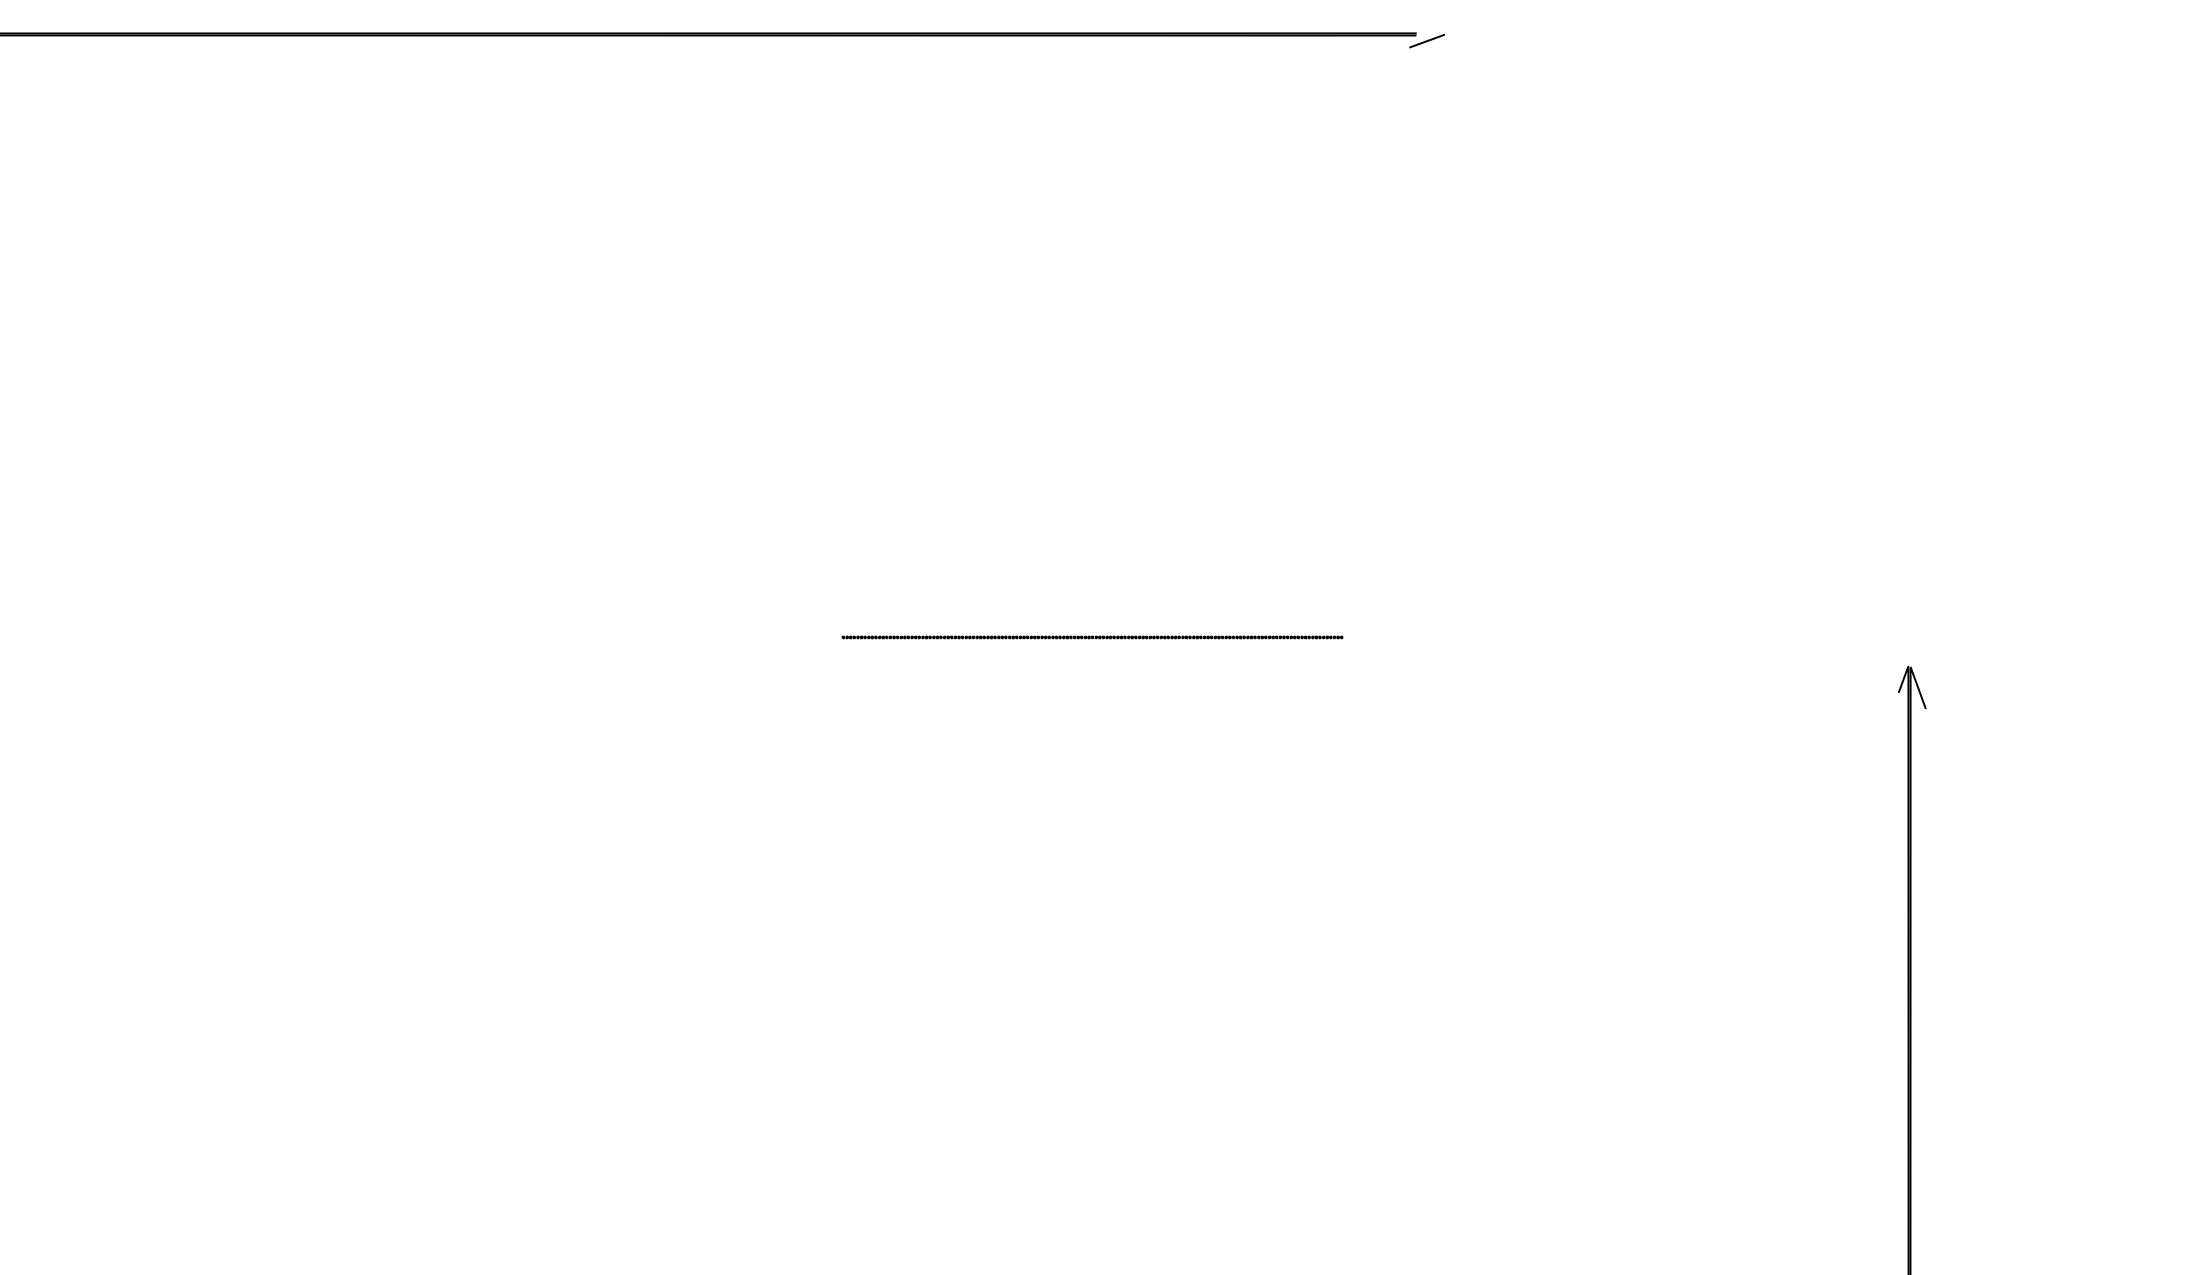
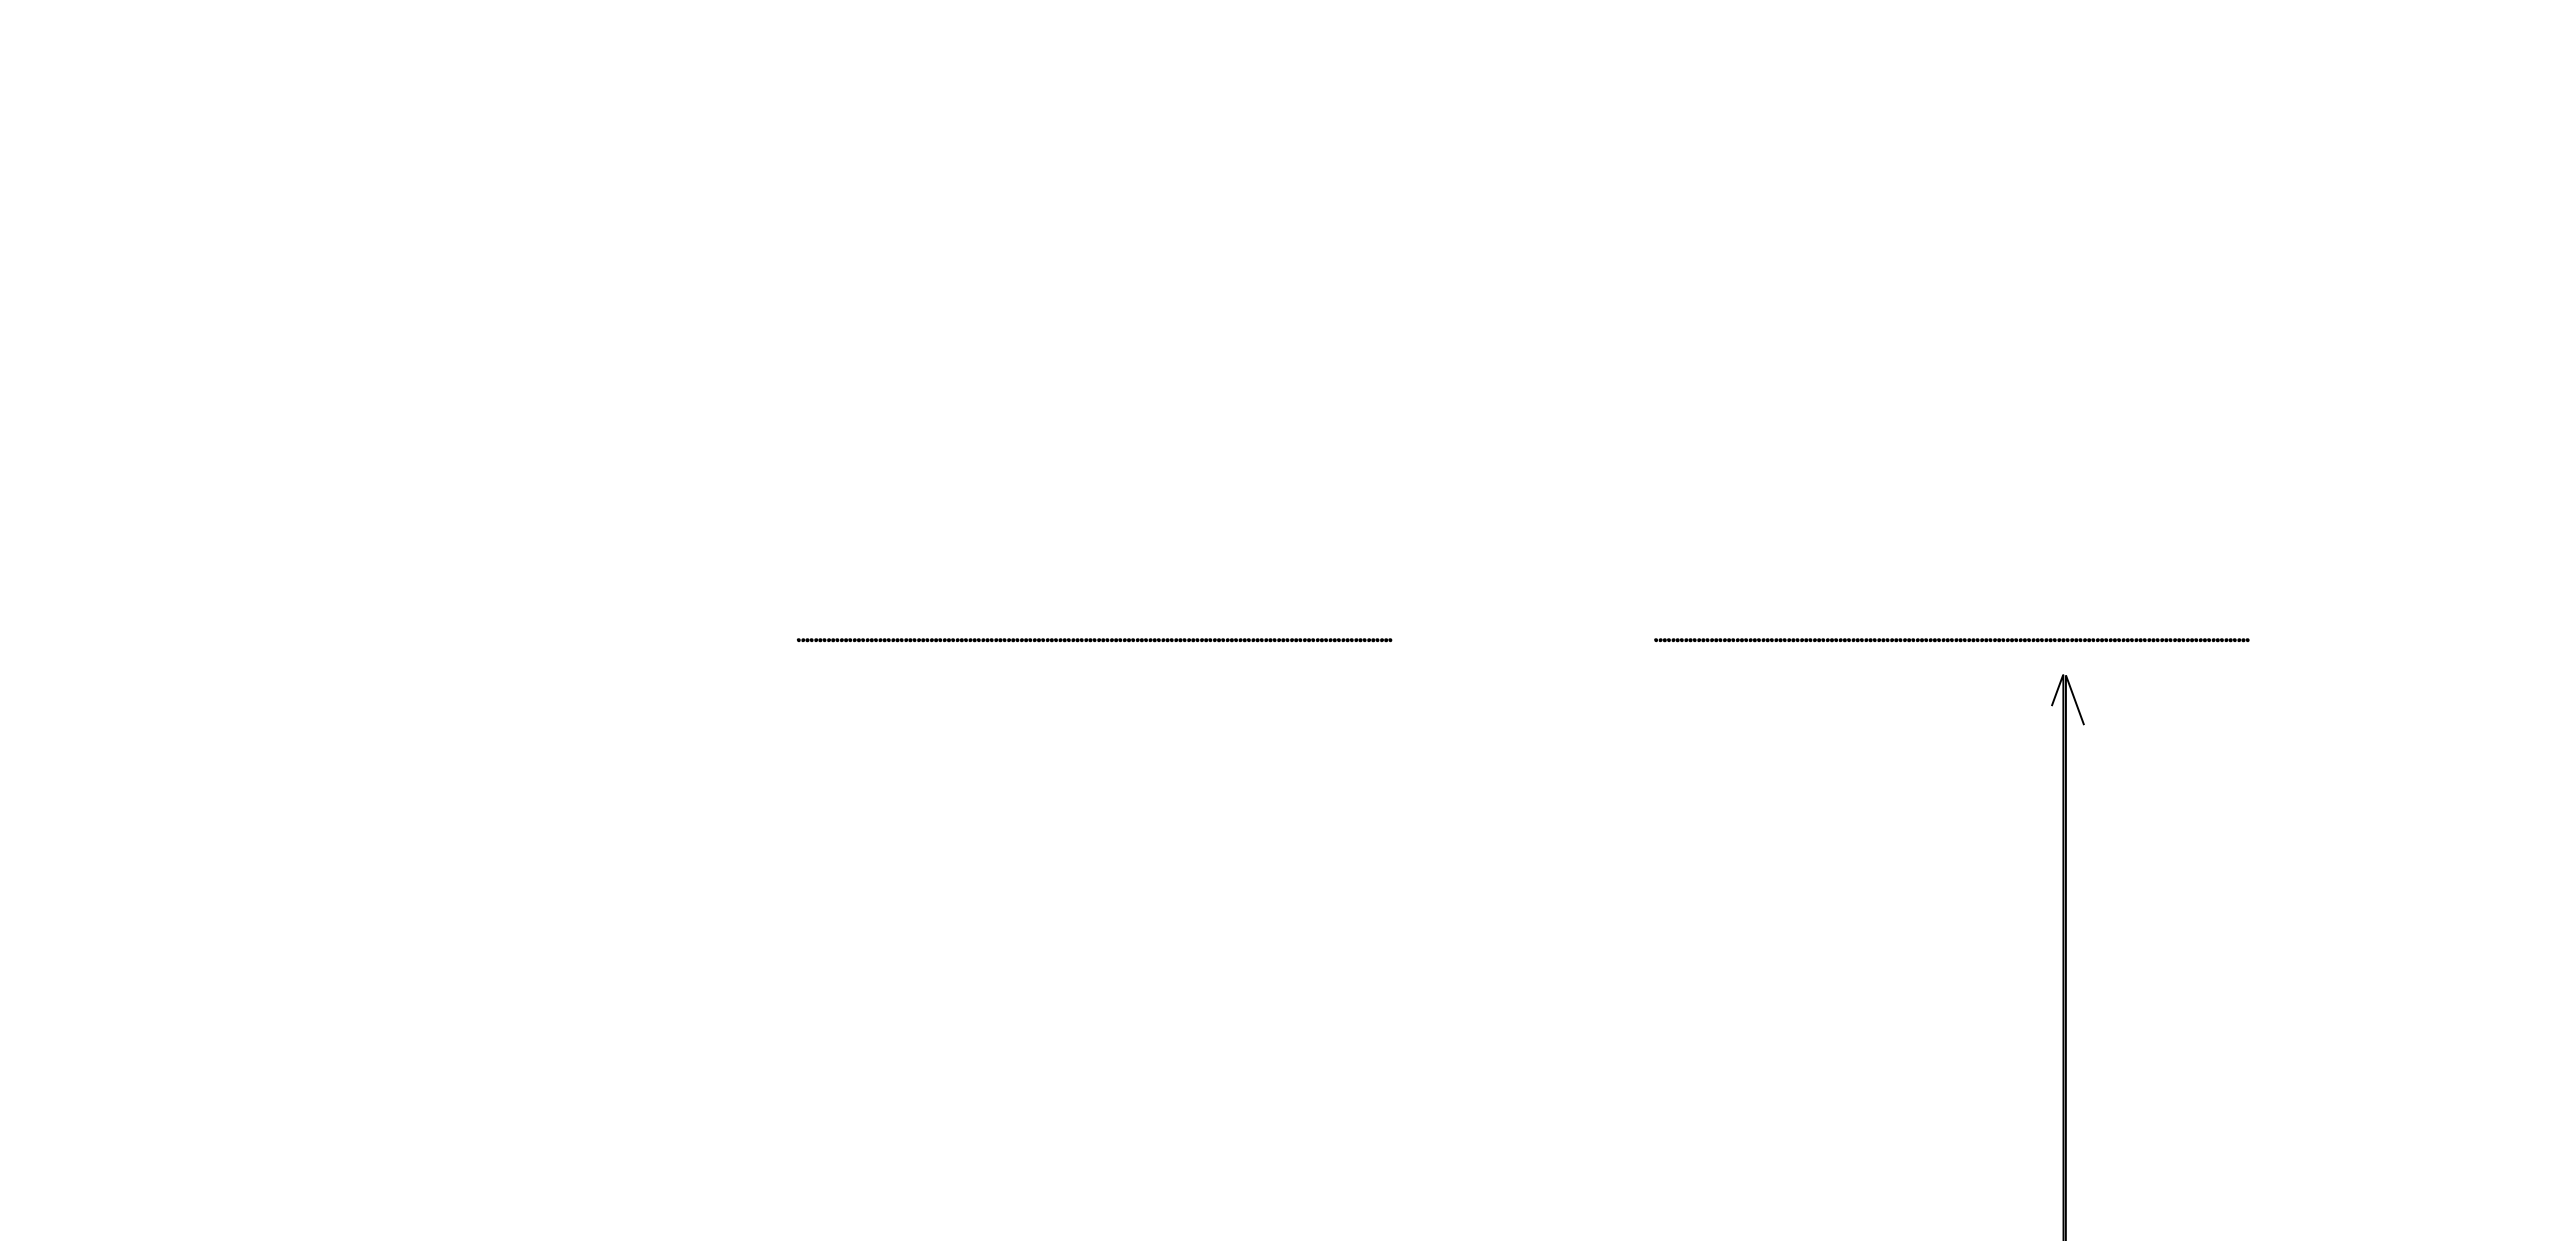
line: (1814, 637) -> (1951, 640), added

